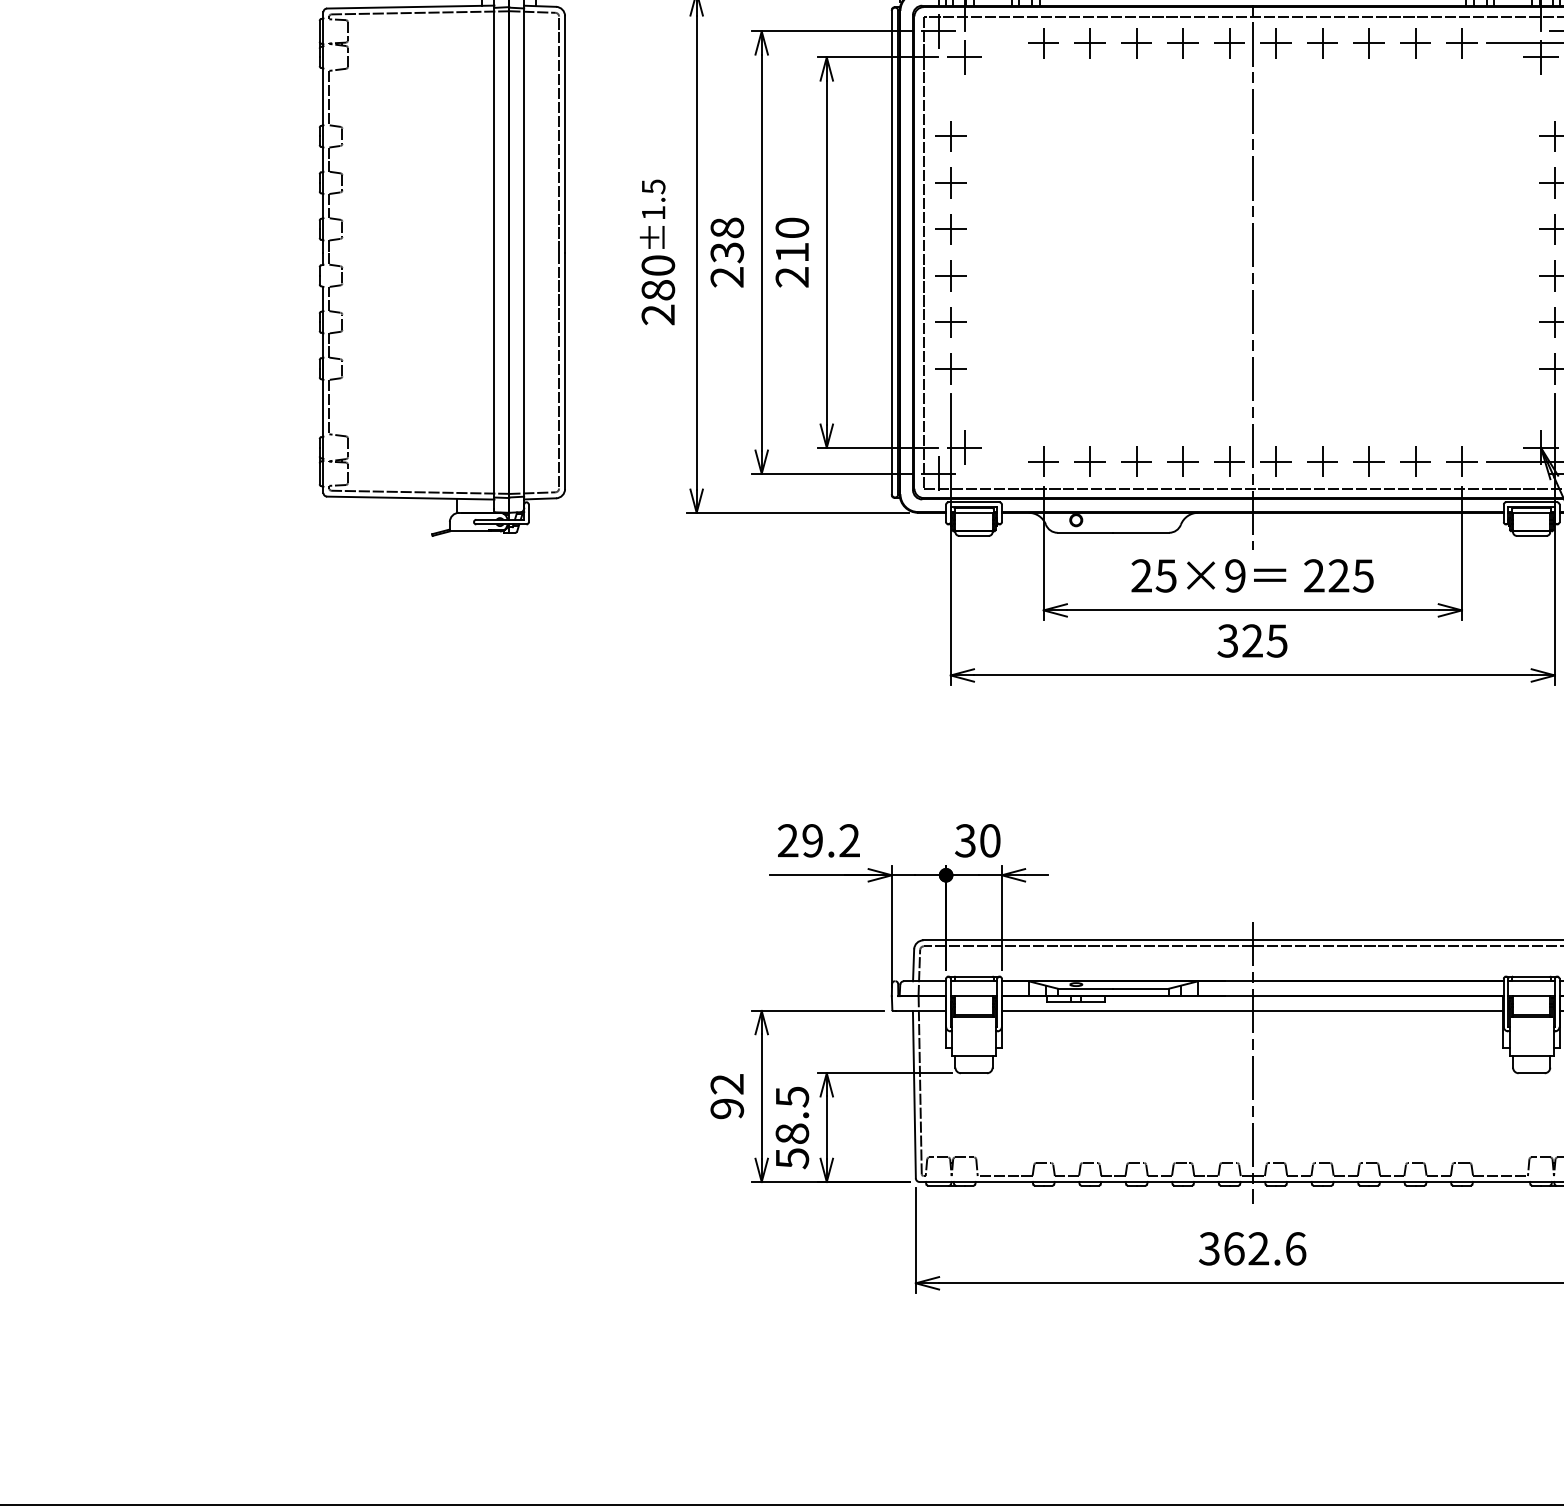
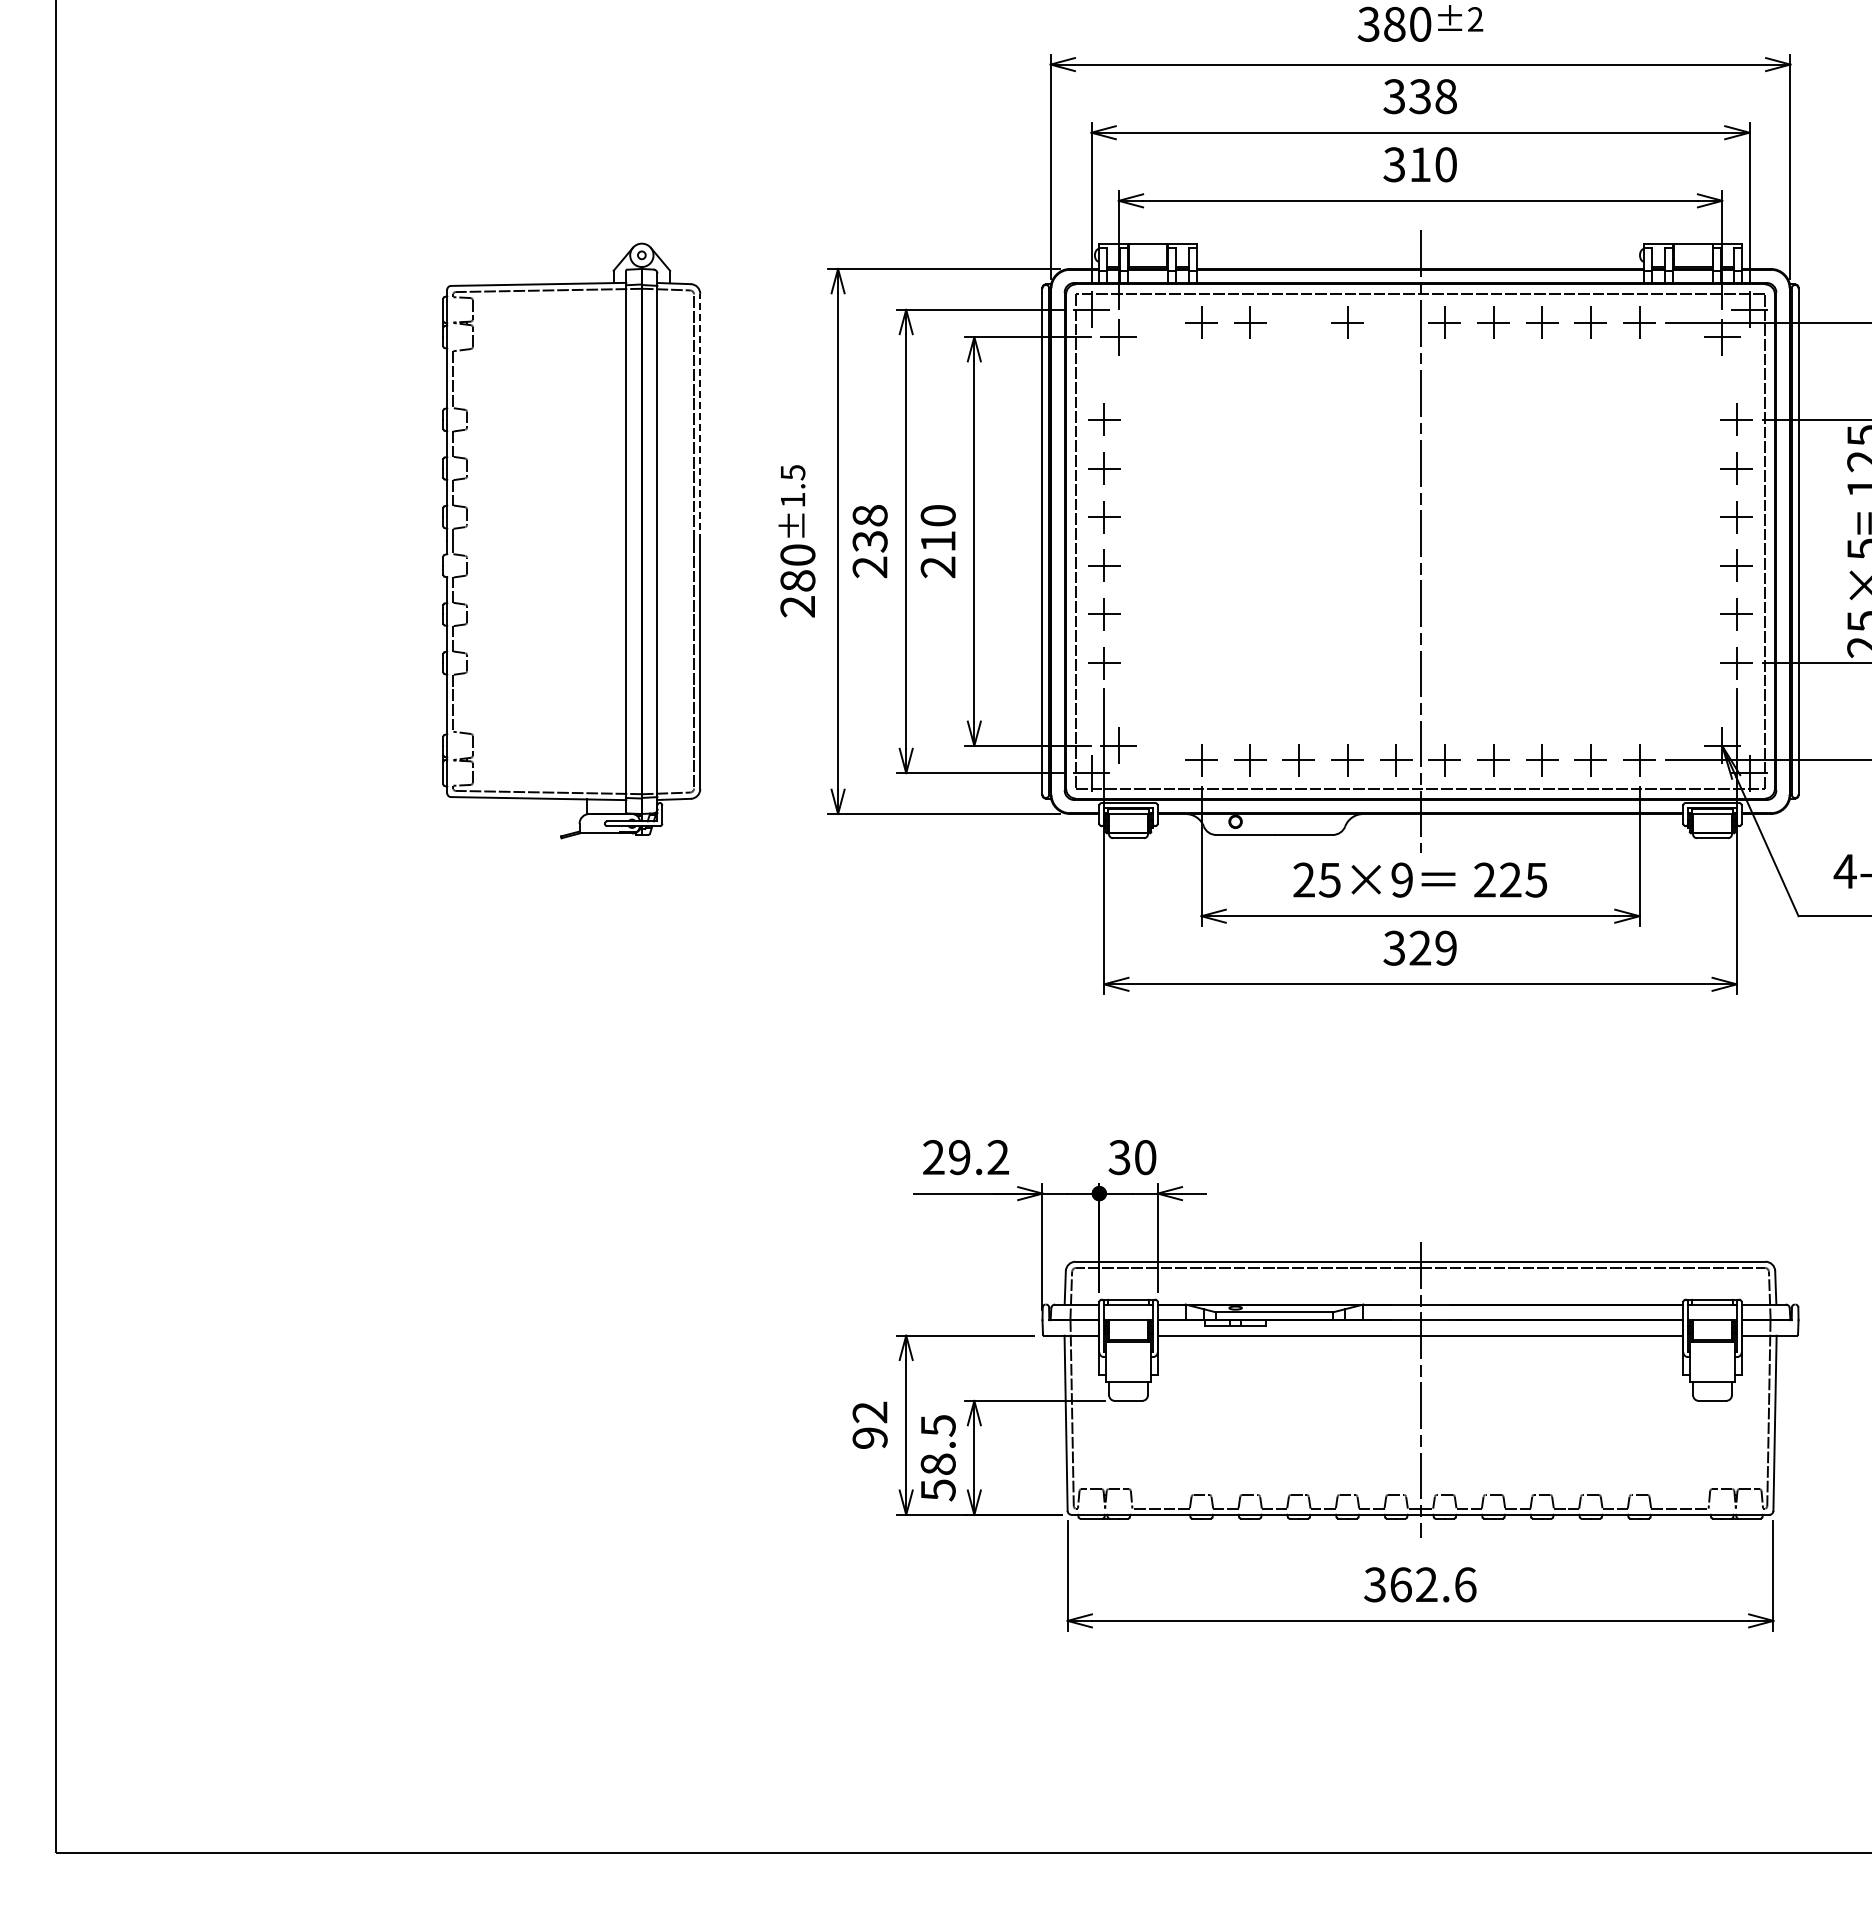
part: (1136, 43) -> (1298, 322), removed
part: (1229, 43) -> (1396, 322), removed
line: (565, 134) -> (700, 417), solid -> dashed
text: (1276, 640) -> (1445, 947), 325 -> 329

